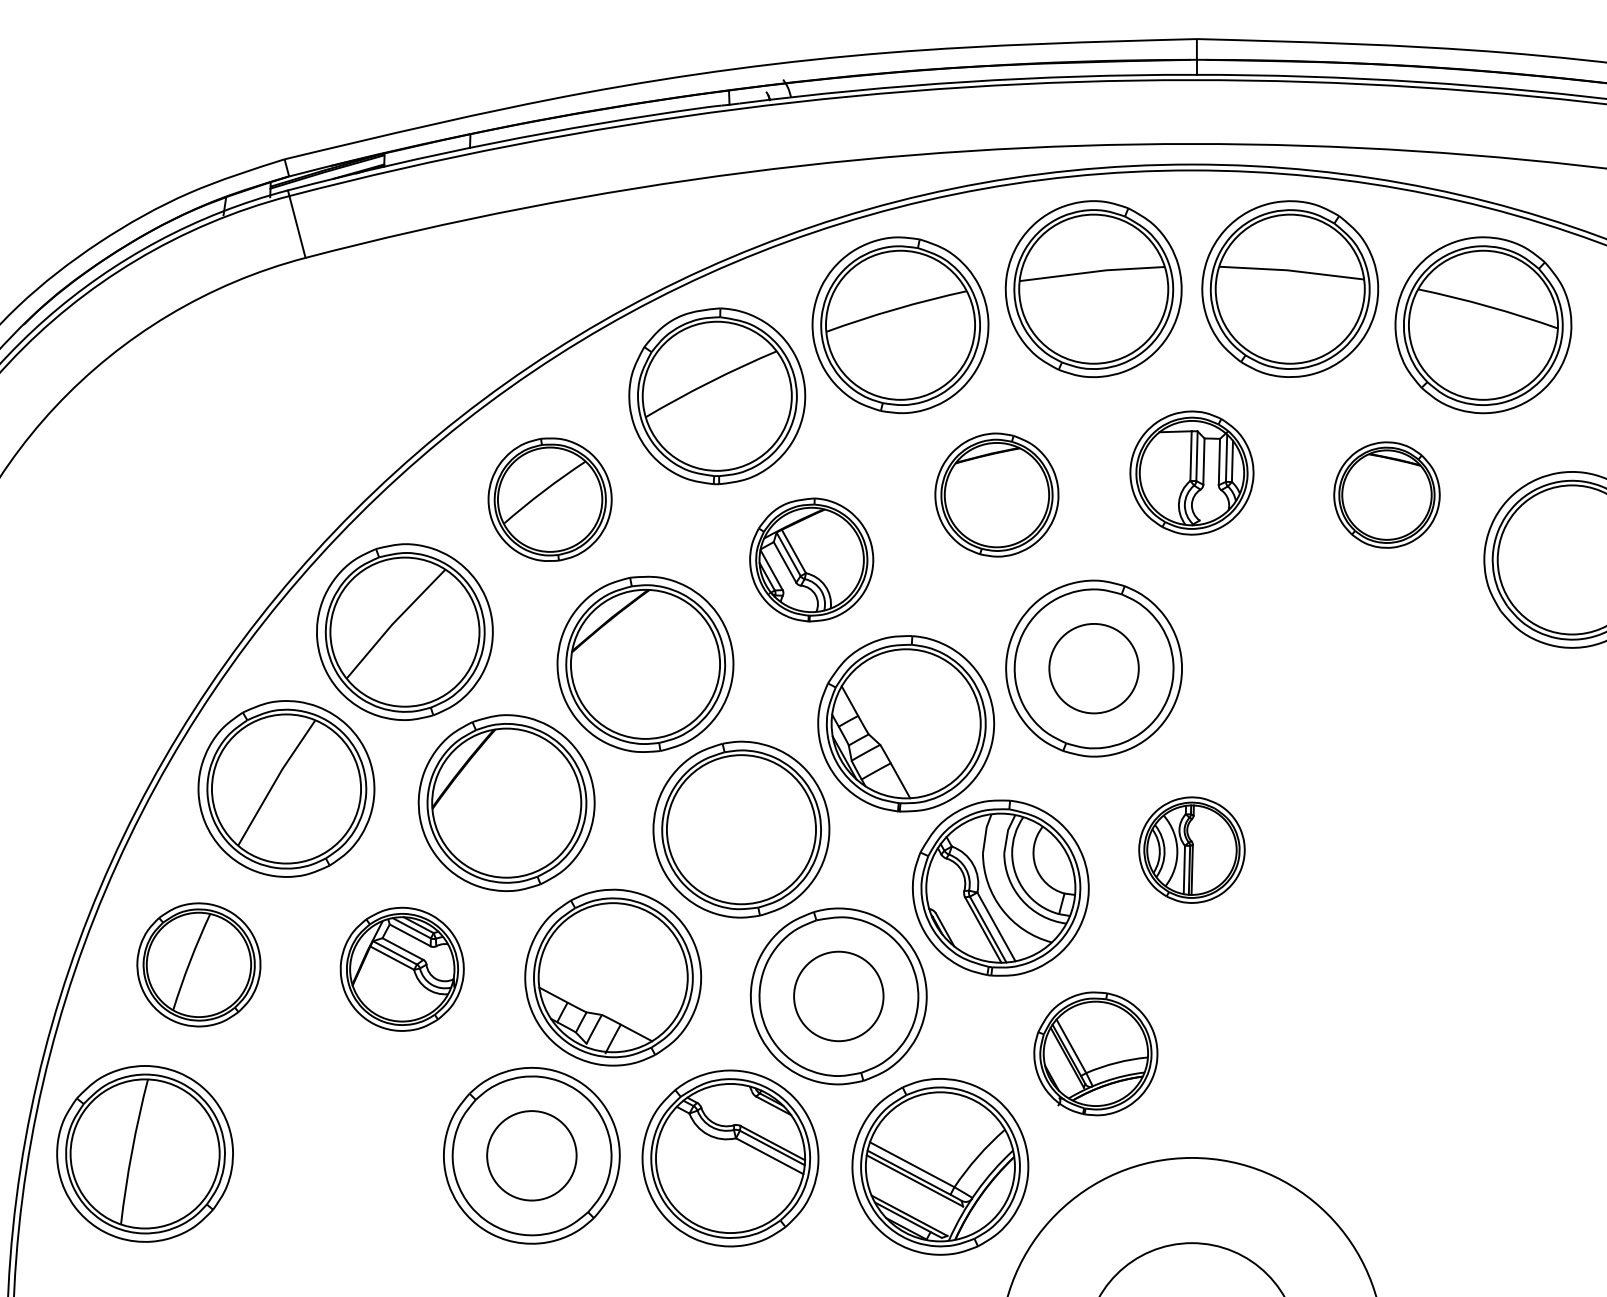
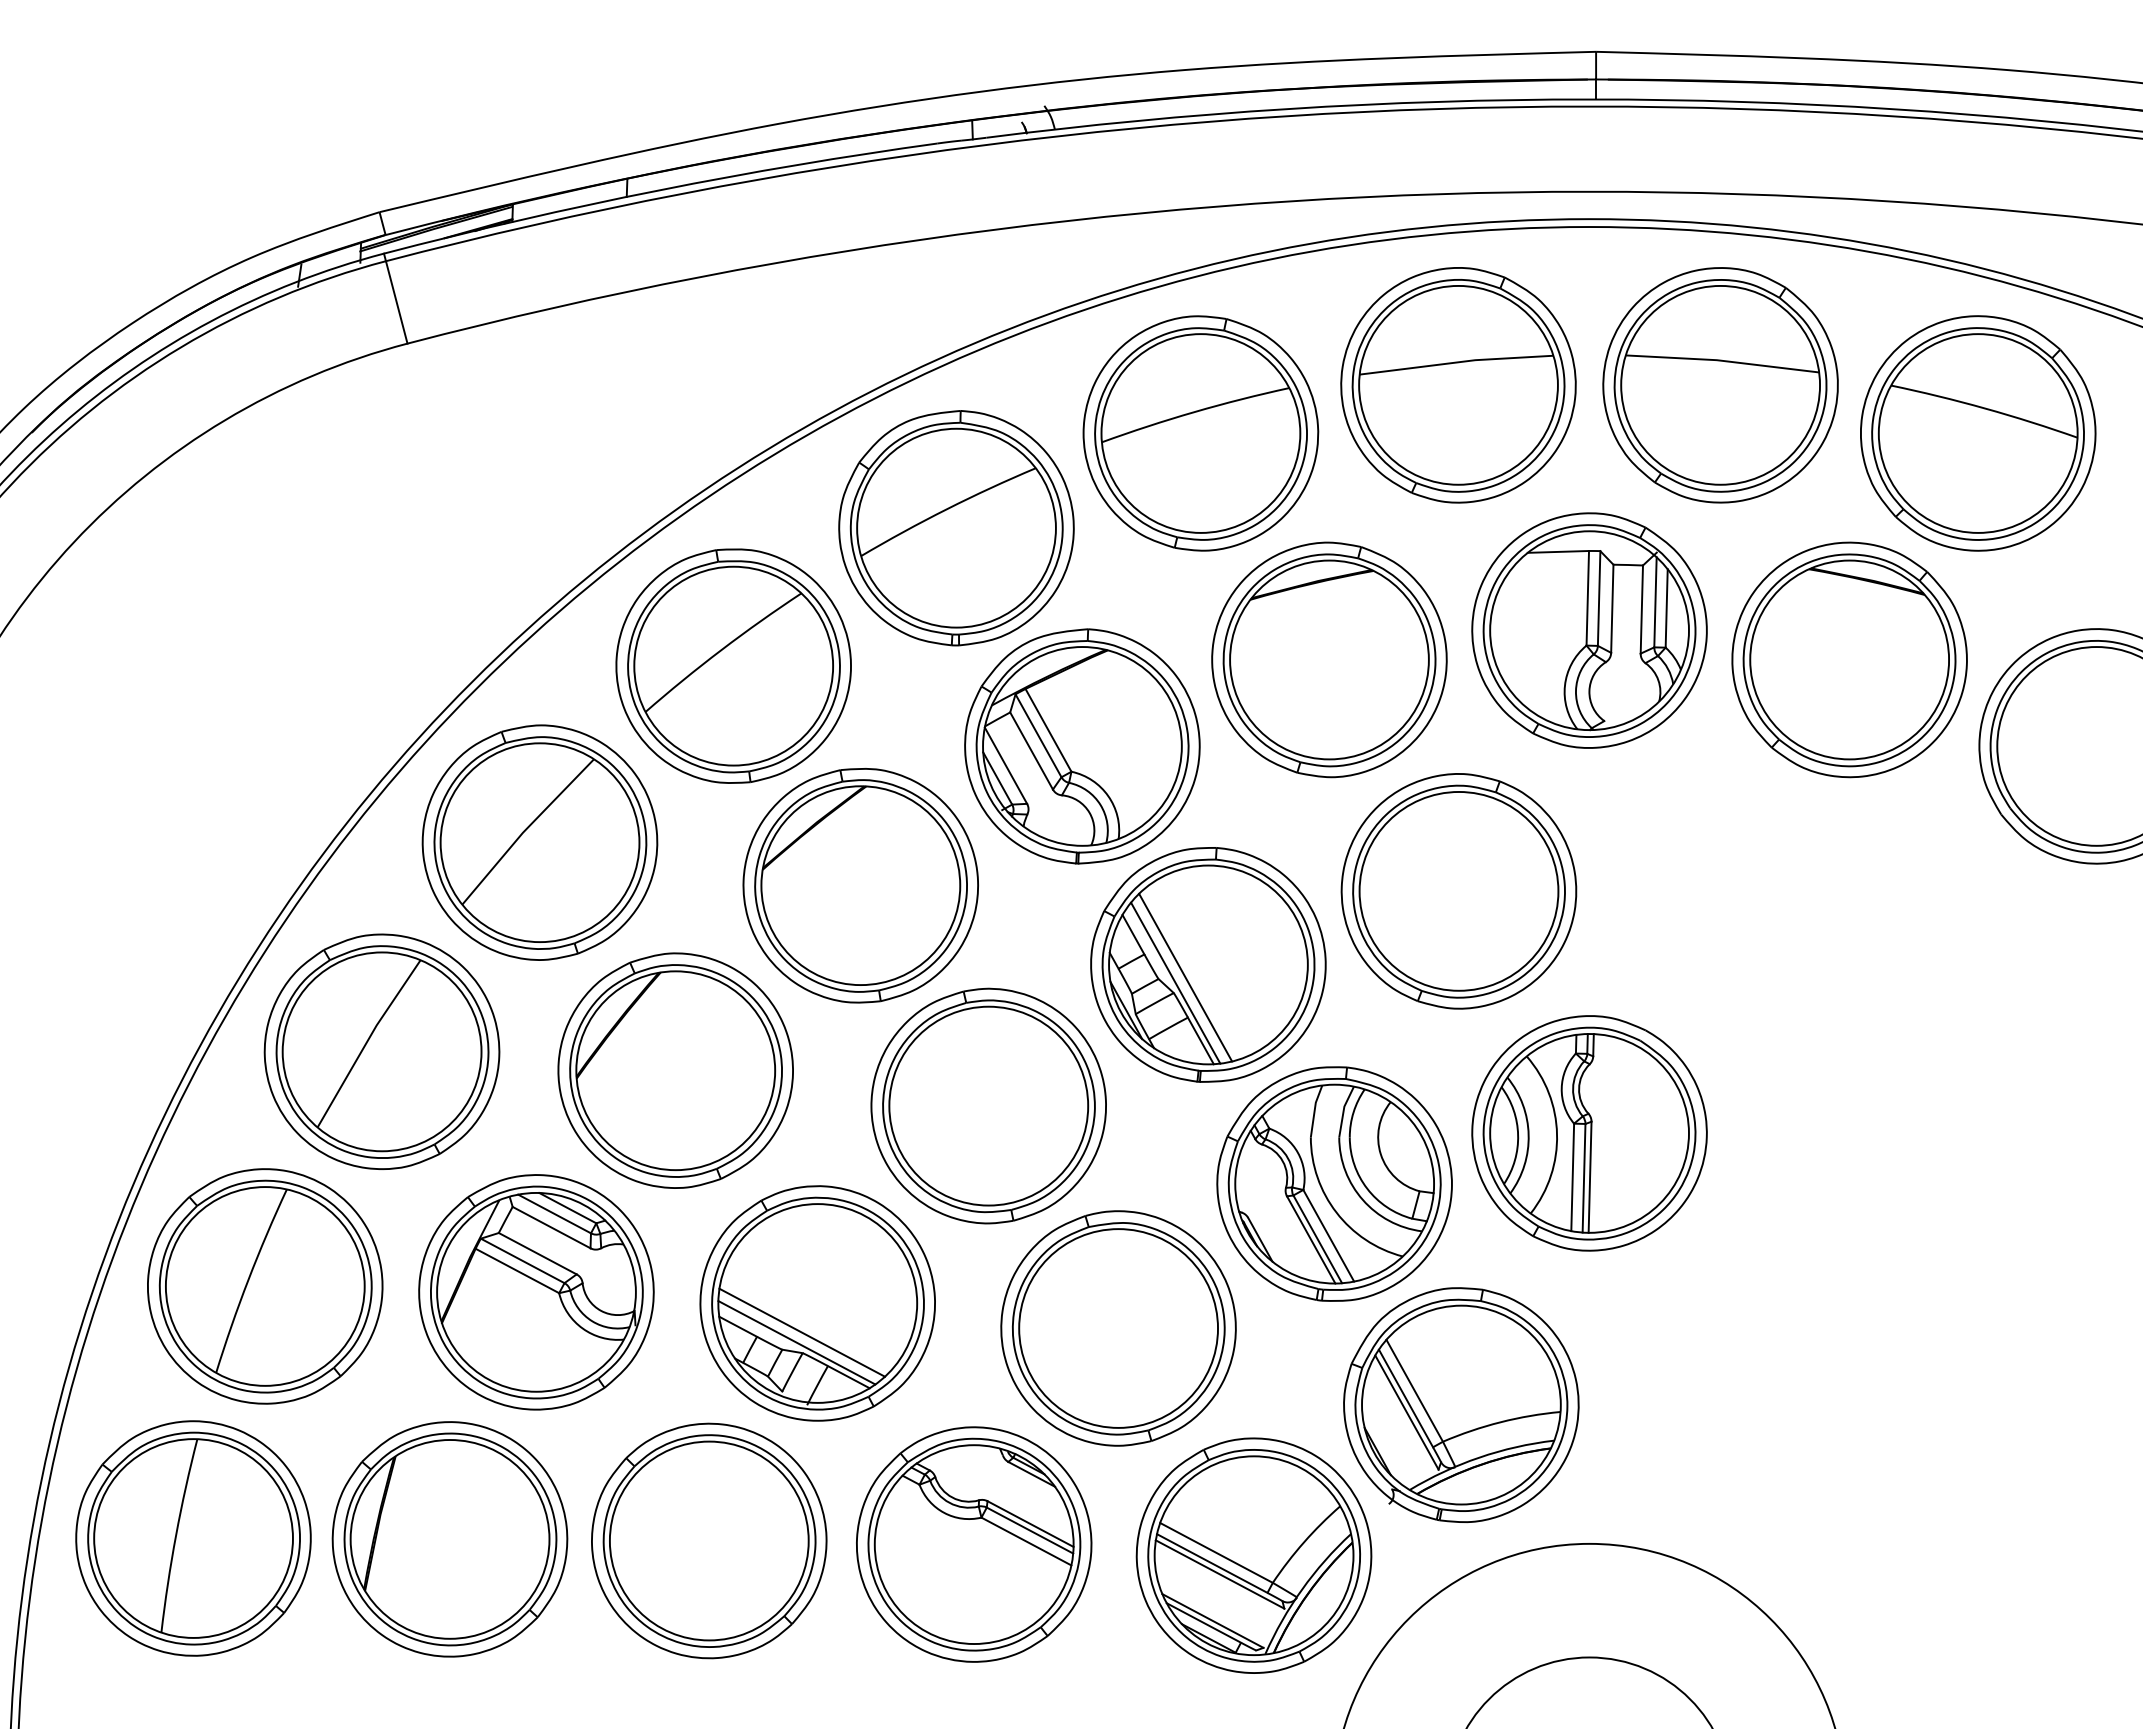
part: (1191, 473) -> (1589, 630), size x1.43
part: (996, 494) -> (1329, 659), size x1.43
part: (1386, 494) -> (1849, 659), size x1.67
part: (550, 499) -> (733, 665), size x1.43
part: (811, 560) -> (1082, 746), size x1.43
circle: (1093, 667) -> (1458, 890), size x1.67
line: (888, 733) -> (1185, 977), added
line: (881, 736) -> (1175, 982), added
part: (1191, 850) -> (1589, 1133), size x1.67
part: (199, 964) -> (265, 1286), size x1.43
part: (402, 969) -> (536, 1292), size x1.43
circle: (838, 996) -> (1118, 1328), size x1.67
line: (601, 999) -> (802, 1332), added
line: (597, 1006) -> (796, 1342), added
part: (1095, 1053) -> (1461, 1404), size x1.43
part: (337, 1154) -> (449, 1539), added
circle: (531, 1155) -> (708, 1540), size x1.67

